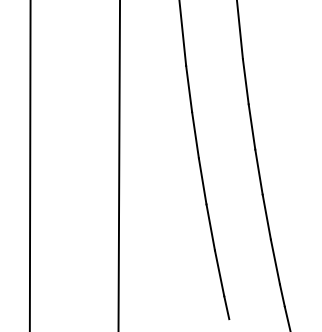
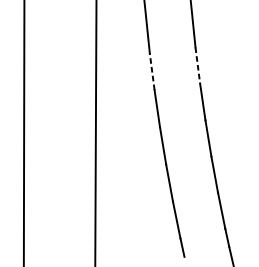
line: (245, 81) -> (197, 65), solid -> dashed
line: (189, 88) -> (152, 71), solid -> dashed

